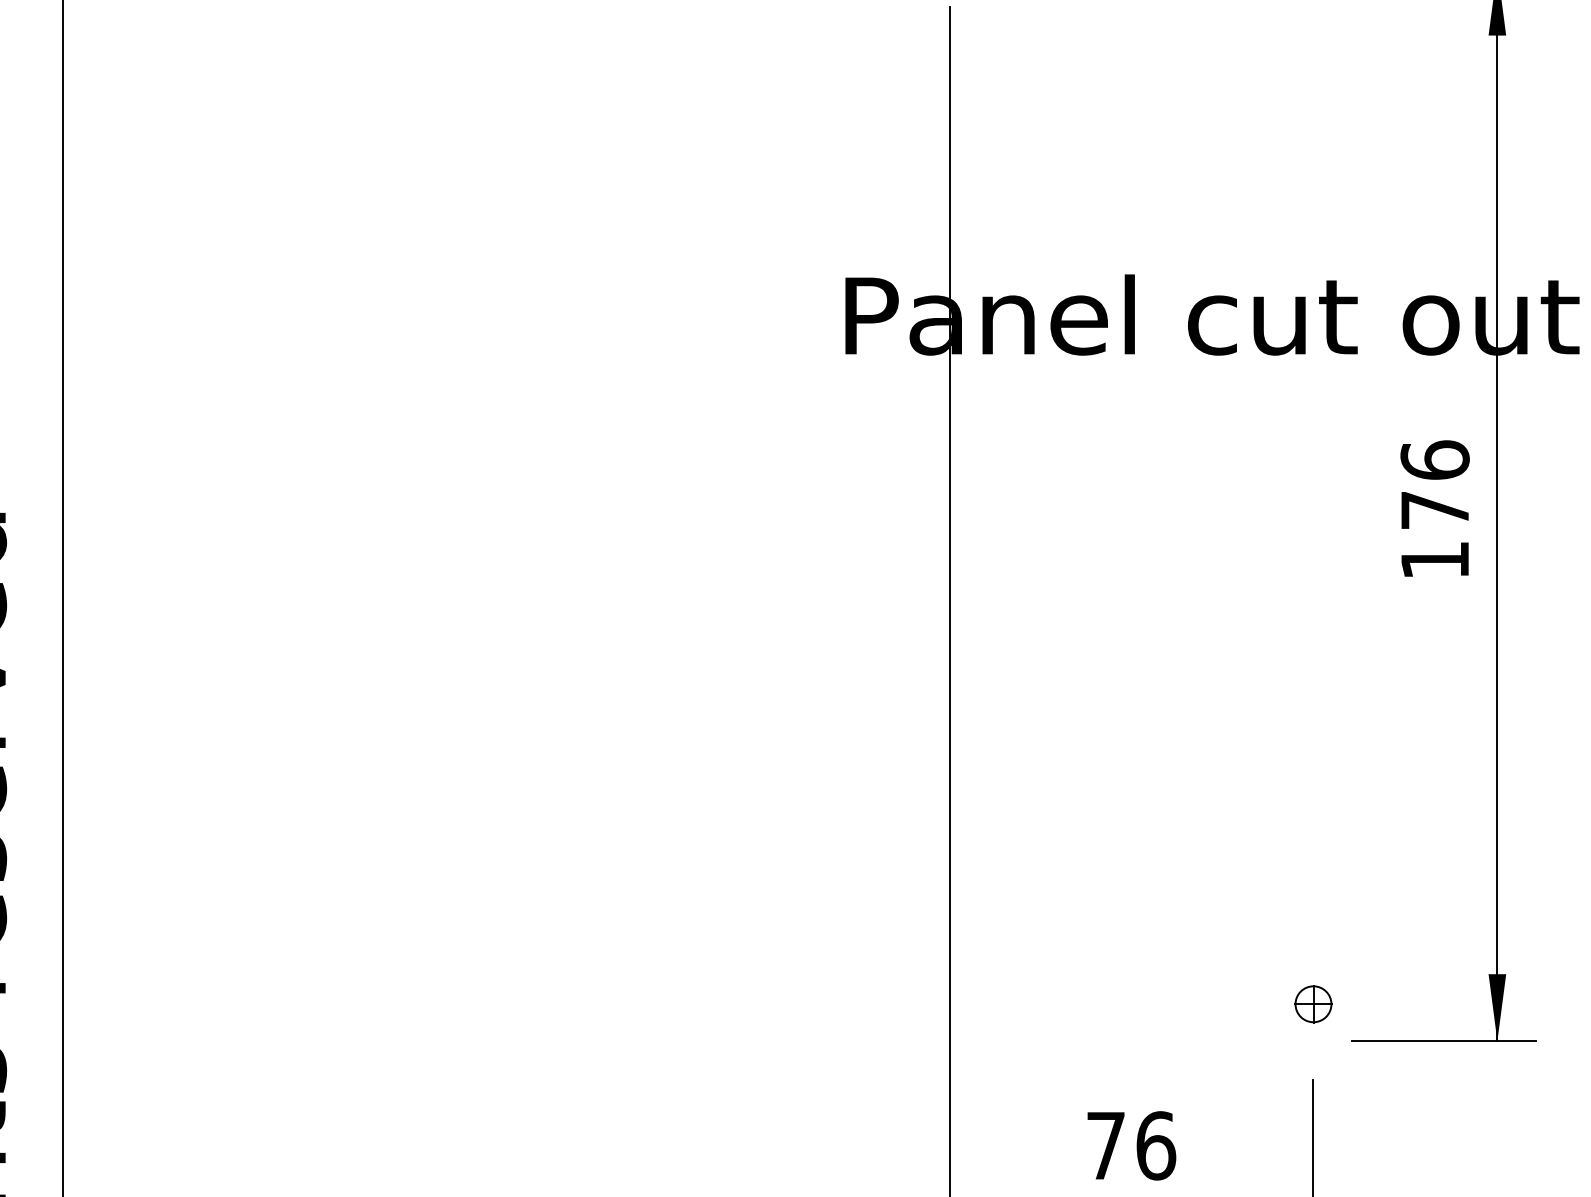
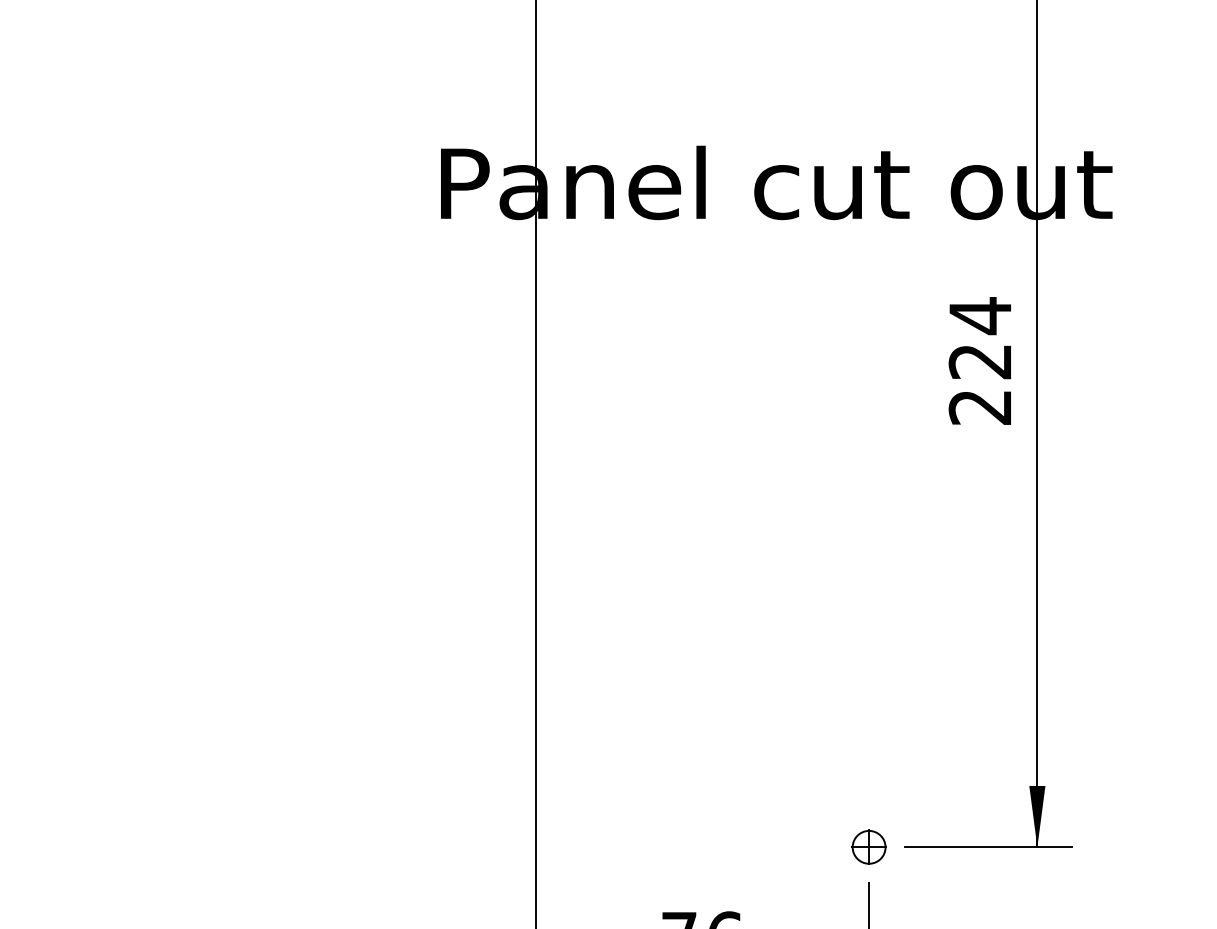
text: (1434, 509) -> (979, 360), 176 -> 224
part: (1313, 1004) -> (869, 847), moved

